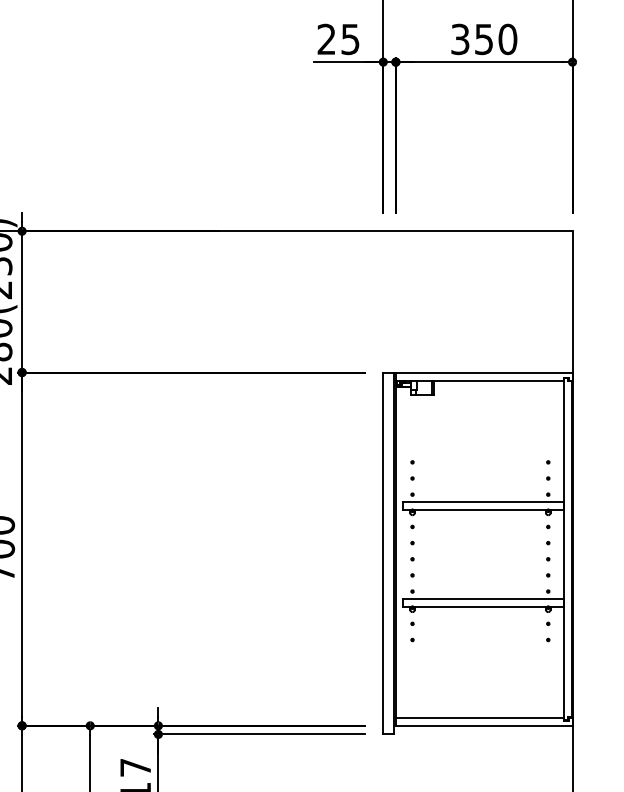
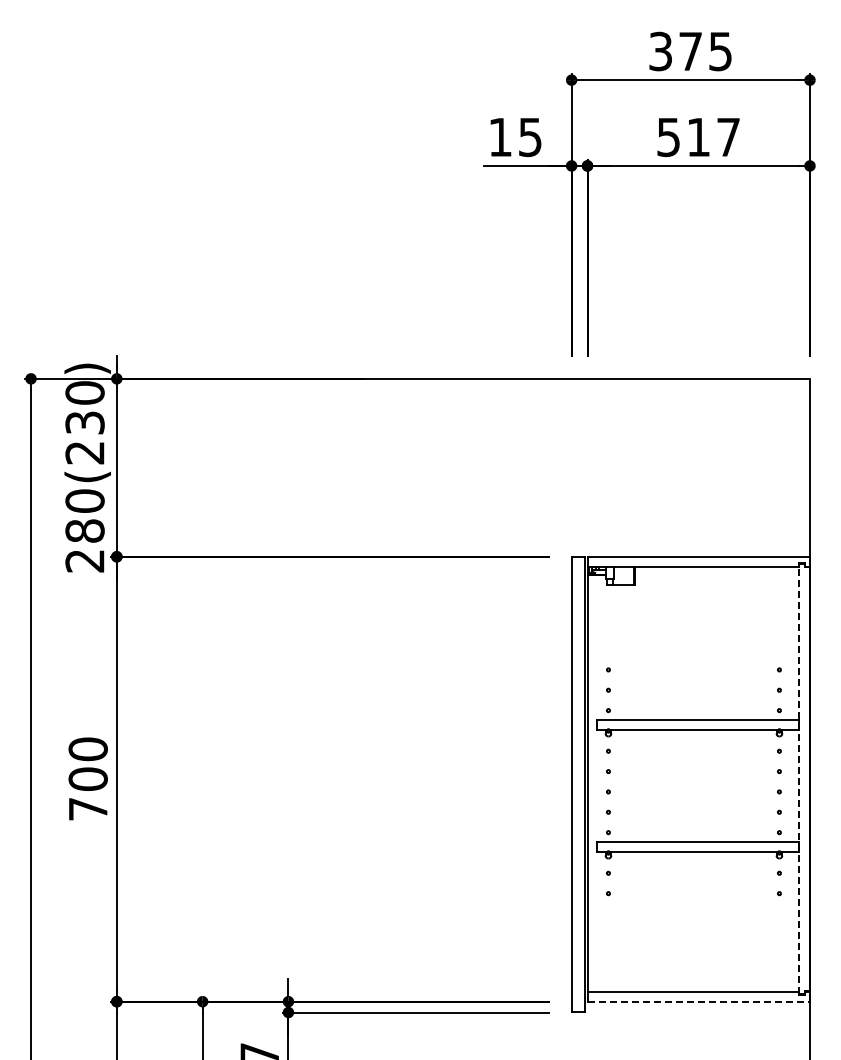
text: (326, 38) -> (500, 136), 25 -> 15
text: (484, 39) -> (698, 137), 350 -> 517
line: (564, 548) -> (799, 778), solid -> dashed
line: (484, 725) -> (699, 1001), solid -> dashed

